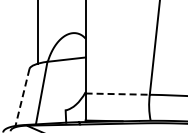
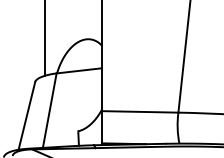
line: (118, 94) -> (141, 112), dashed -> solid
line: (22, 97) -> (26, 115), dashed -> solid

